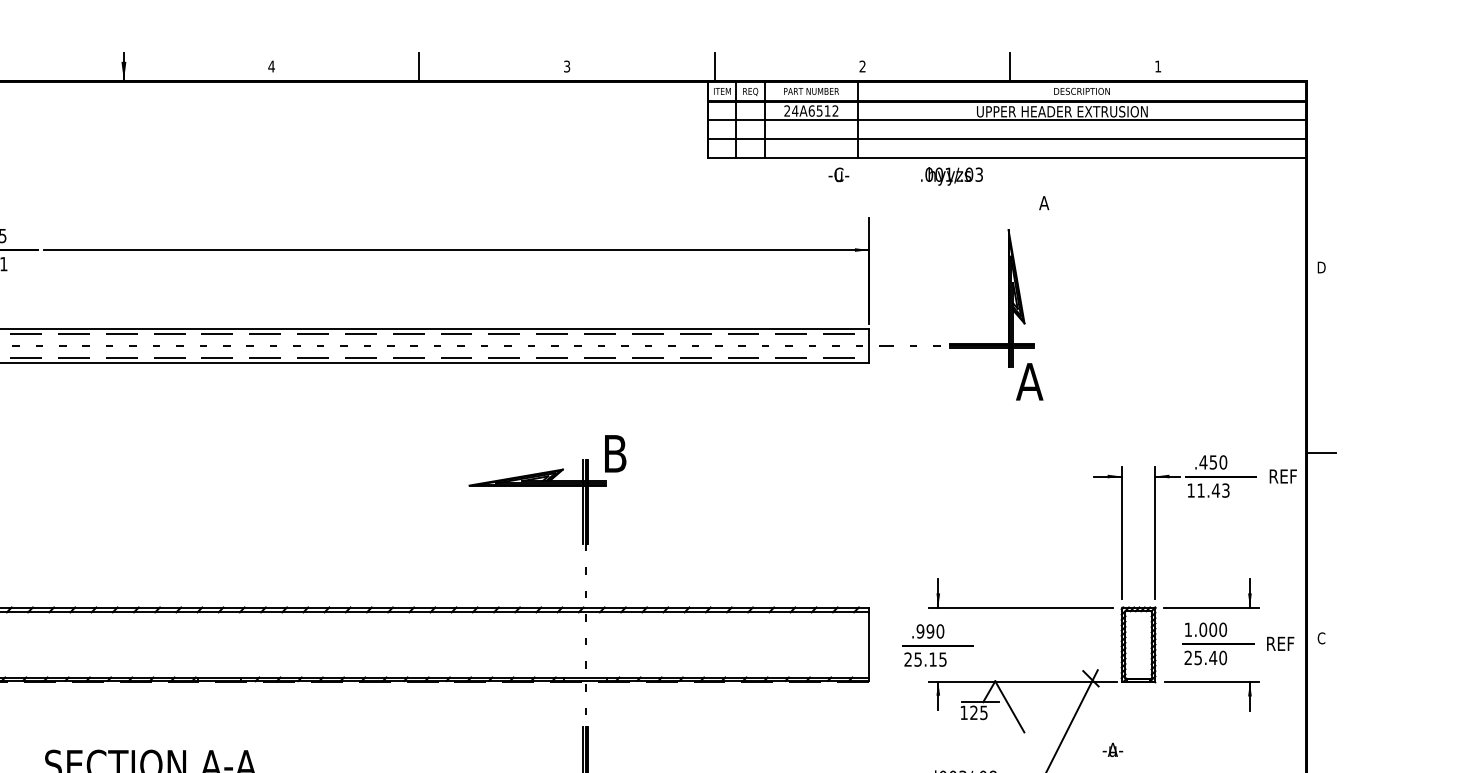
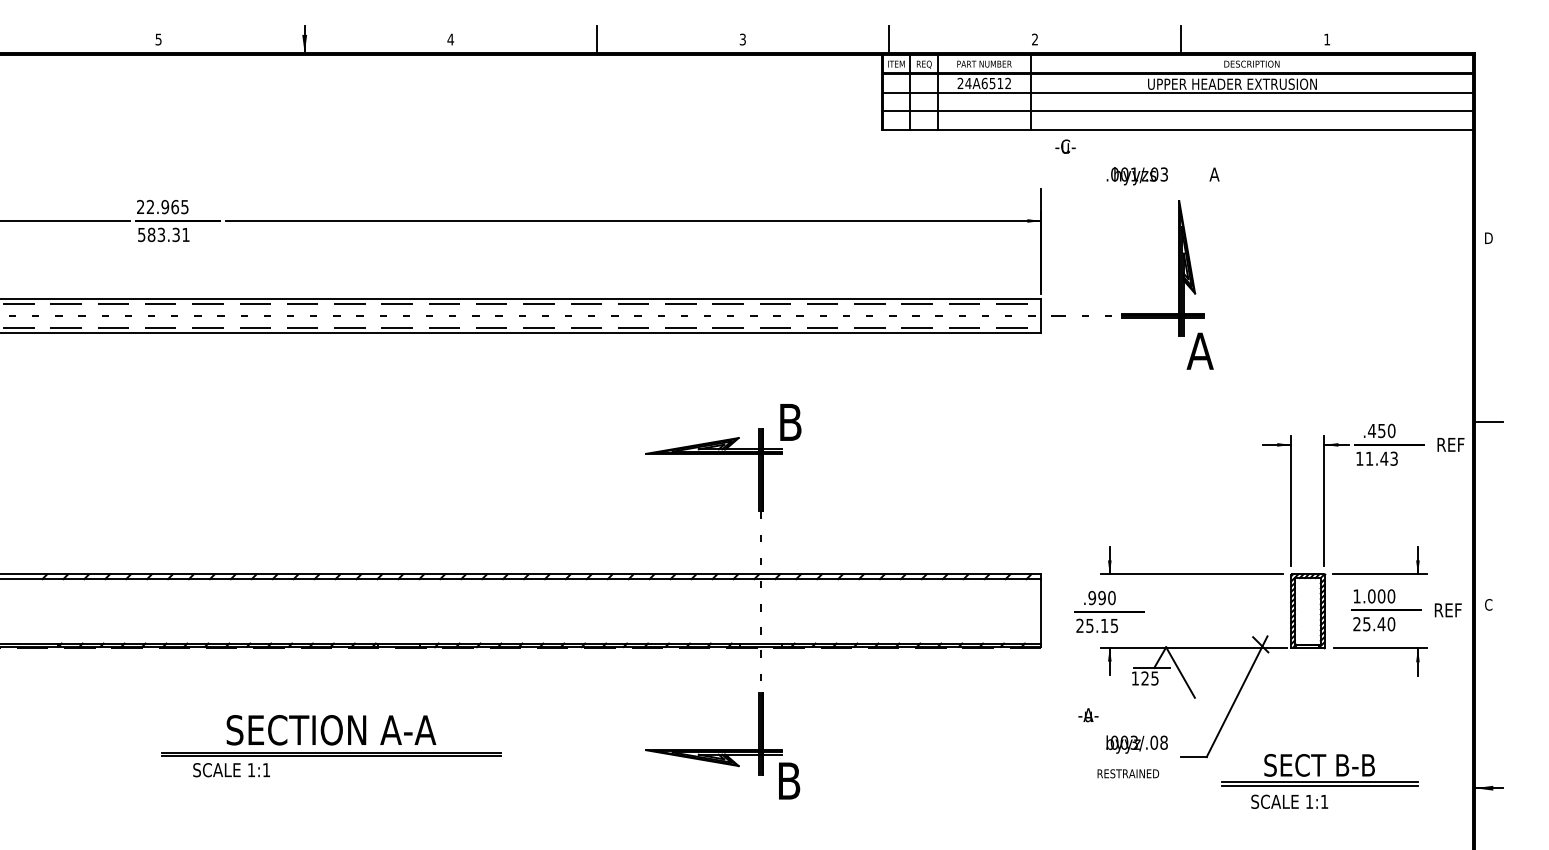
text: (838, 174) -> (1065, 146), moved
text: (951, 176) -> (1136, 176), moved
text: (1112, 750) -> (1088, 715), moved

